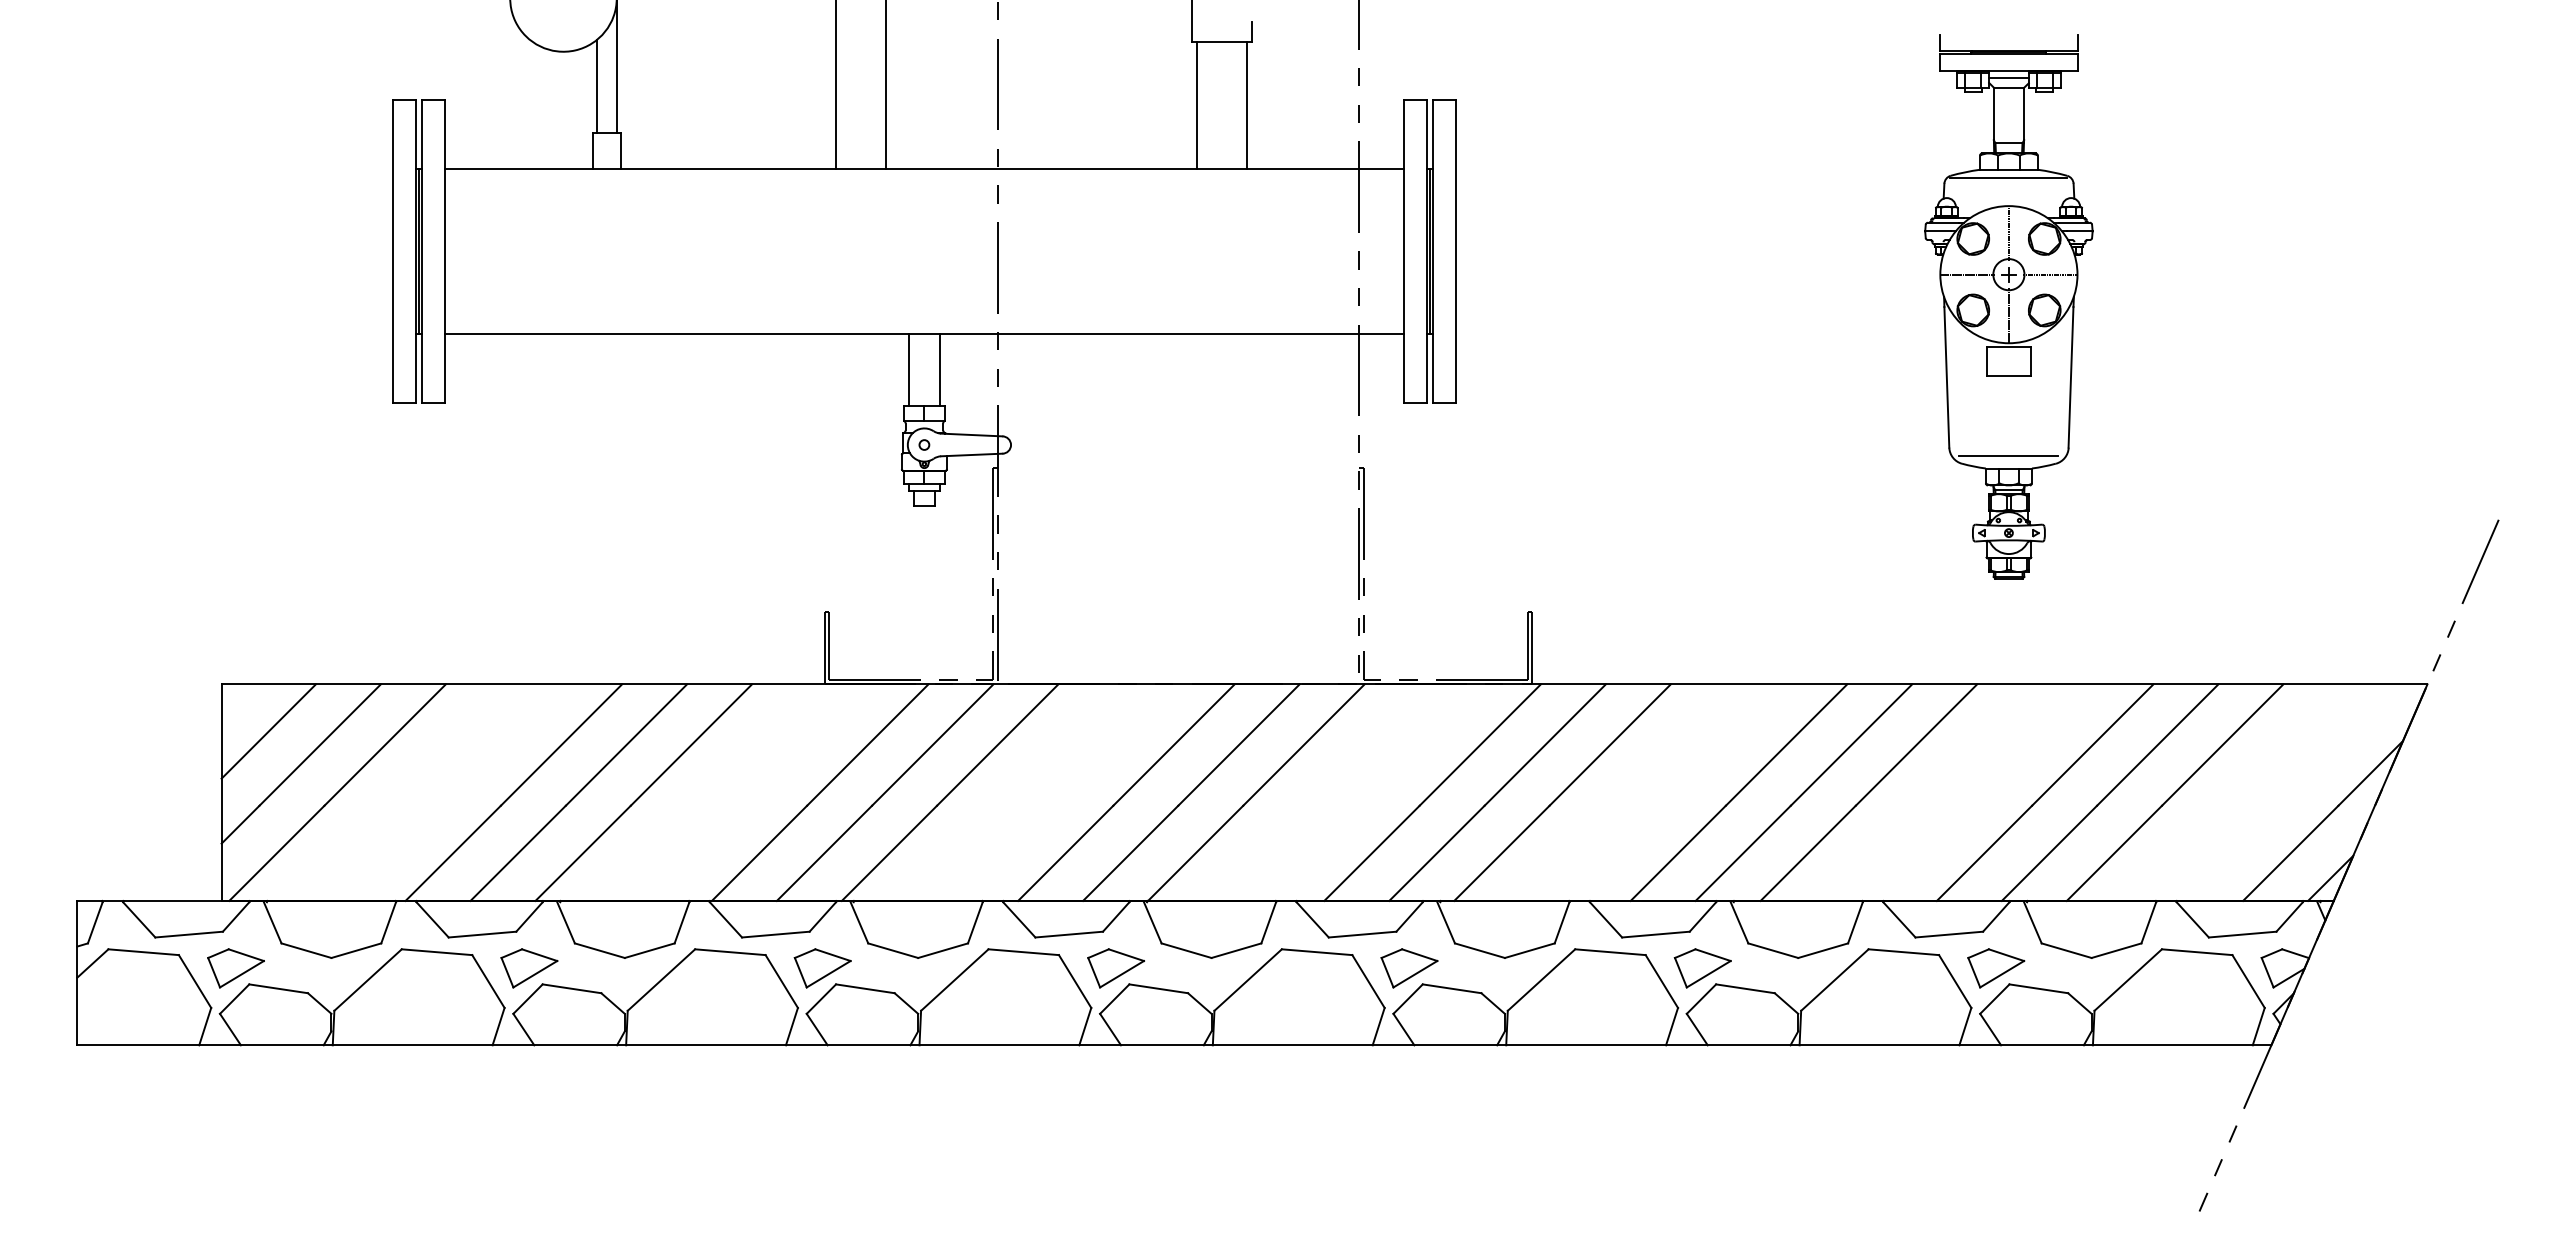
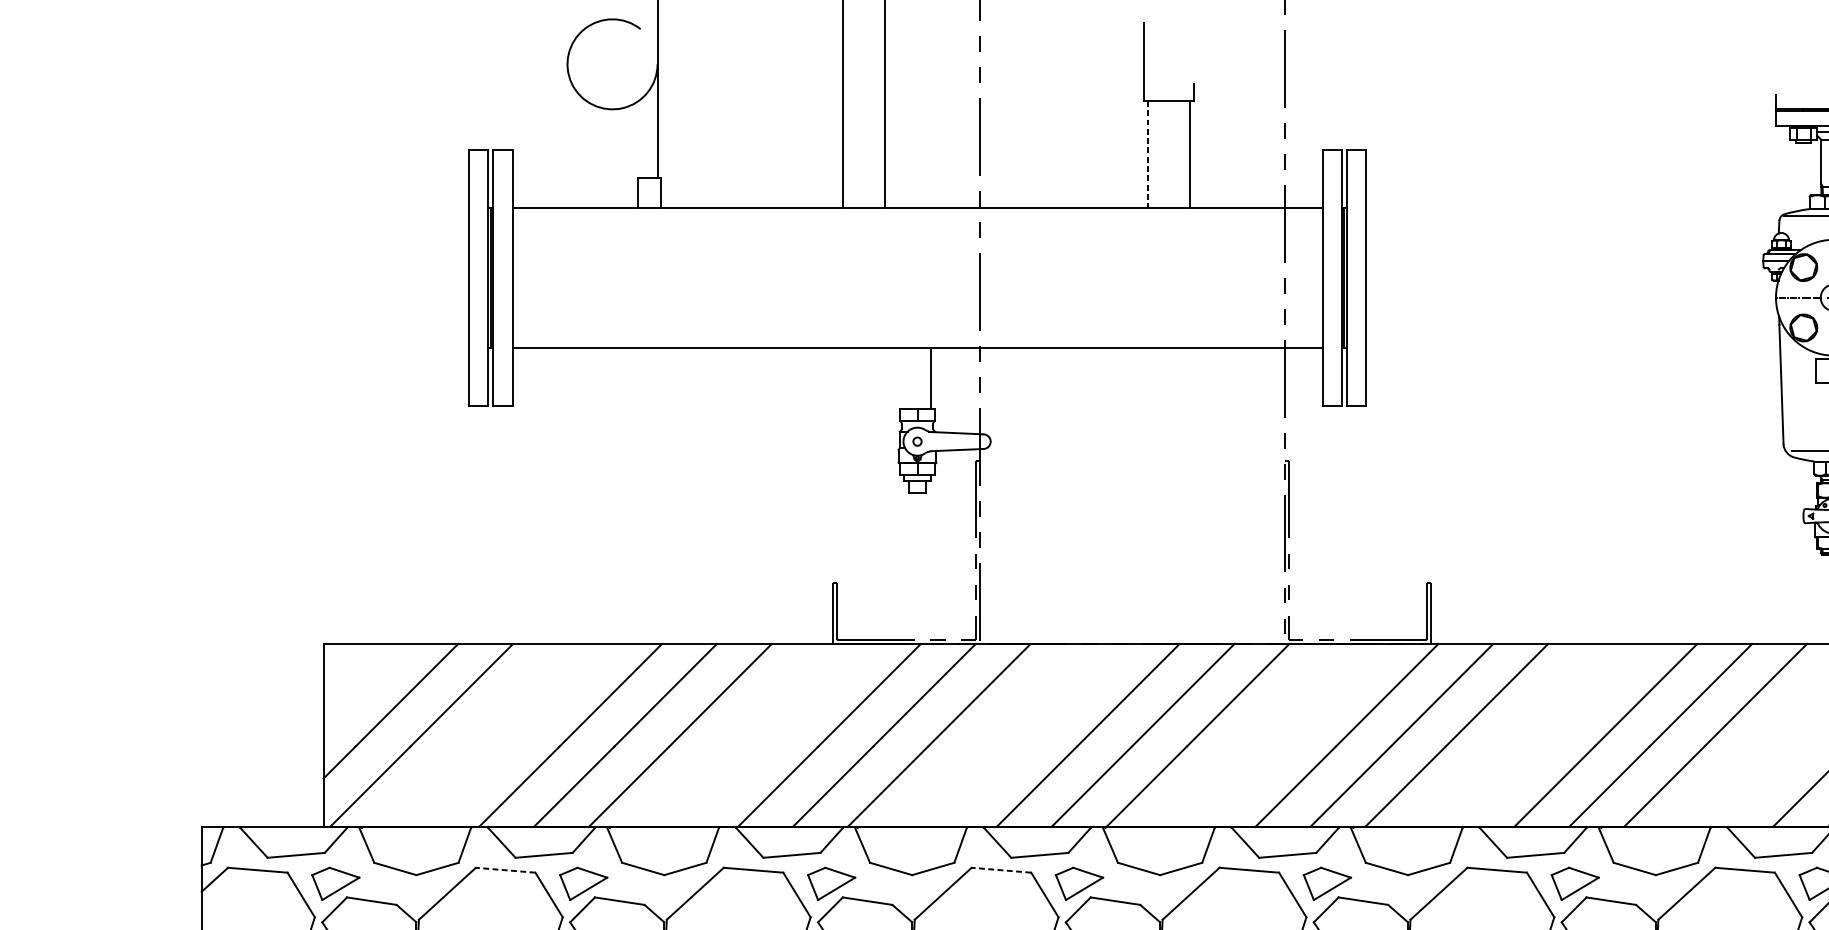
line: (596, 86) -> (640, 138), removed
line: (1197, 105) -> (1148, 154), solid -> dashed
line: (908, 369) -> (904, 377), removed
line: (268, 731) -> (363, 683), removed
line: (436, 952) -> (505, 870), solid -> dashed
line: (1023, 952) -> (1001, 870), solid -> dashed

